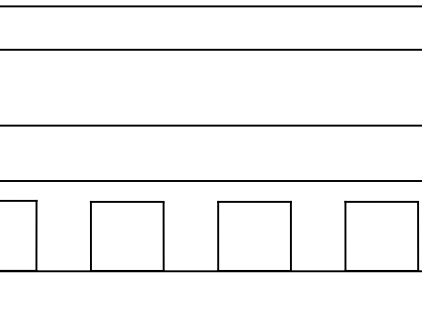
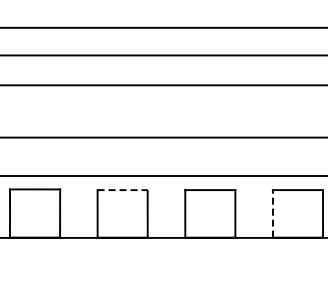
line: (128, 202) -> (123, 190), solid -> dashed
line: (344, 235) -> (272, 213), solid -> dashed

